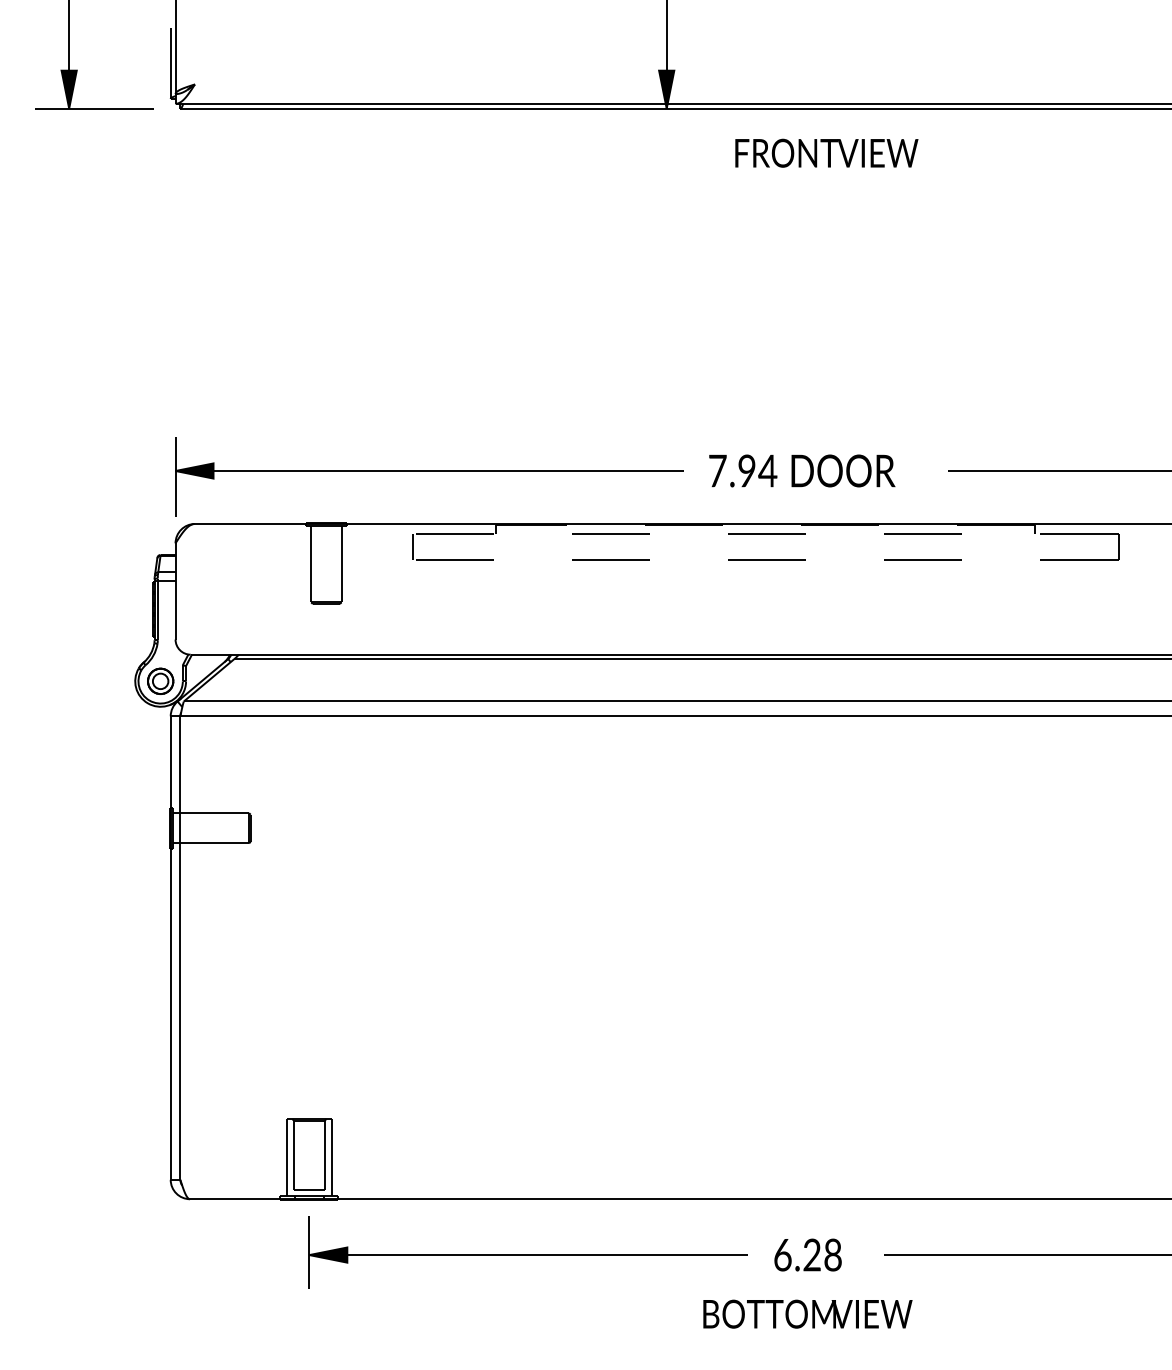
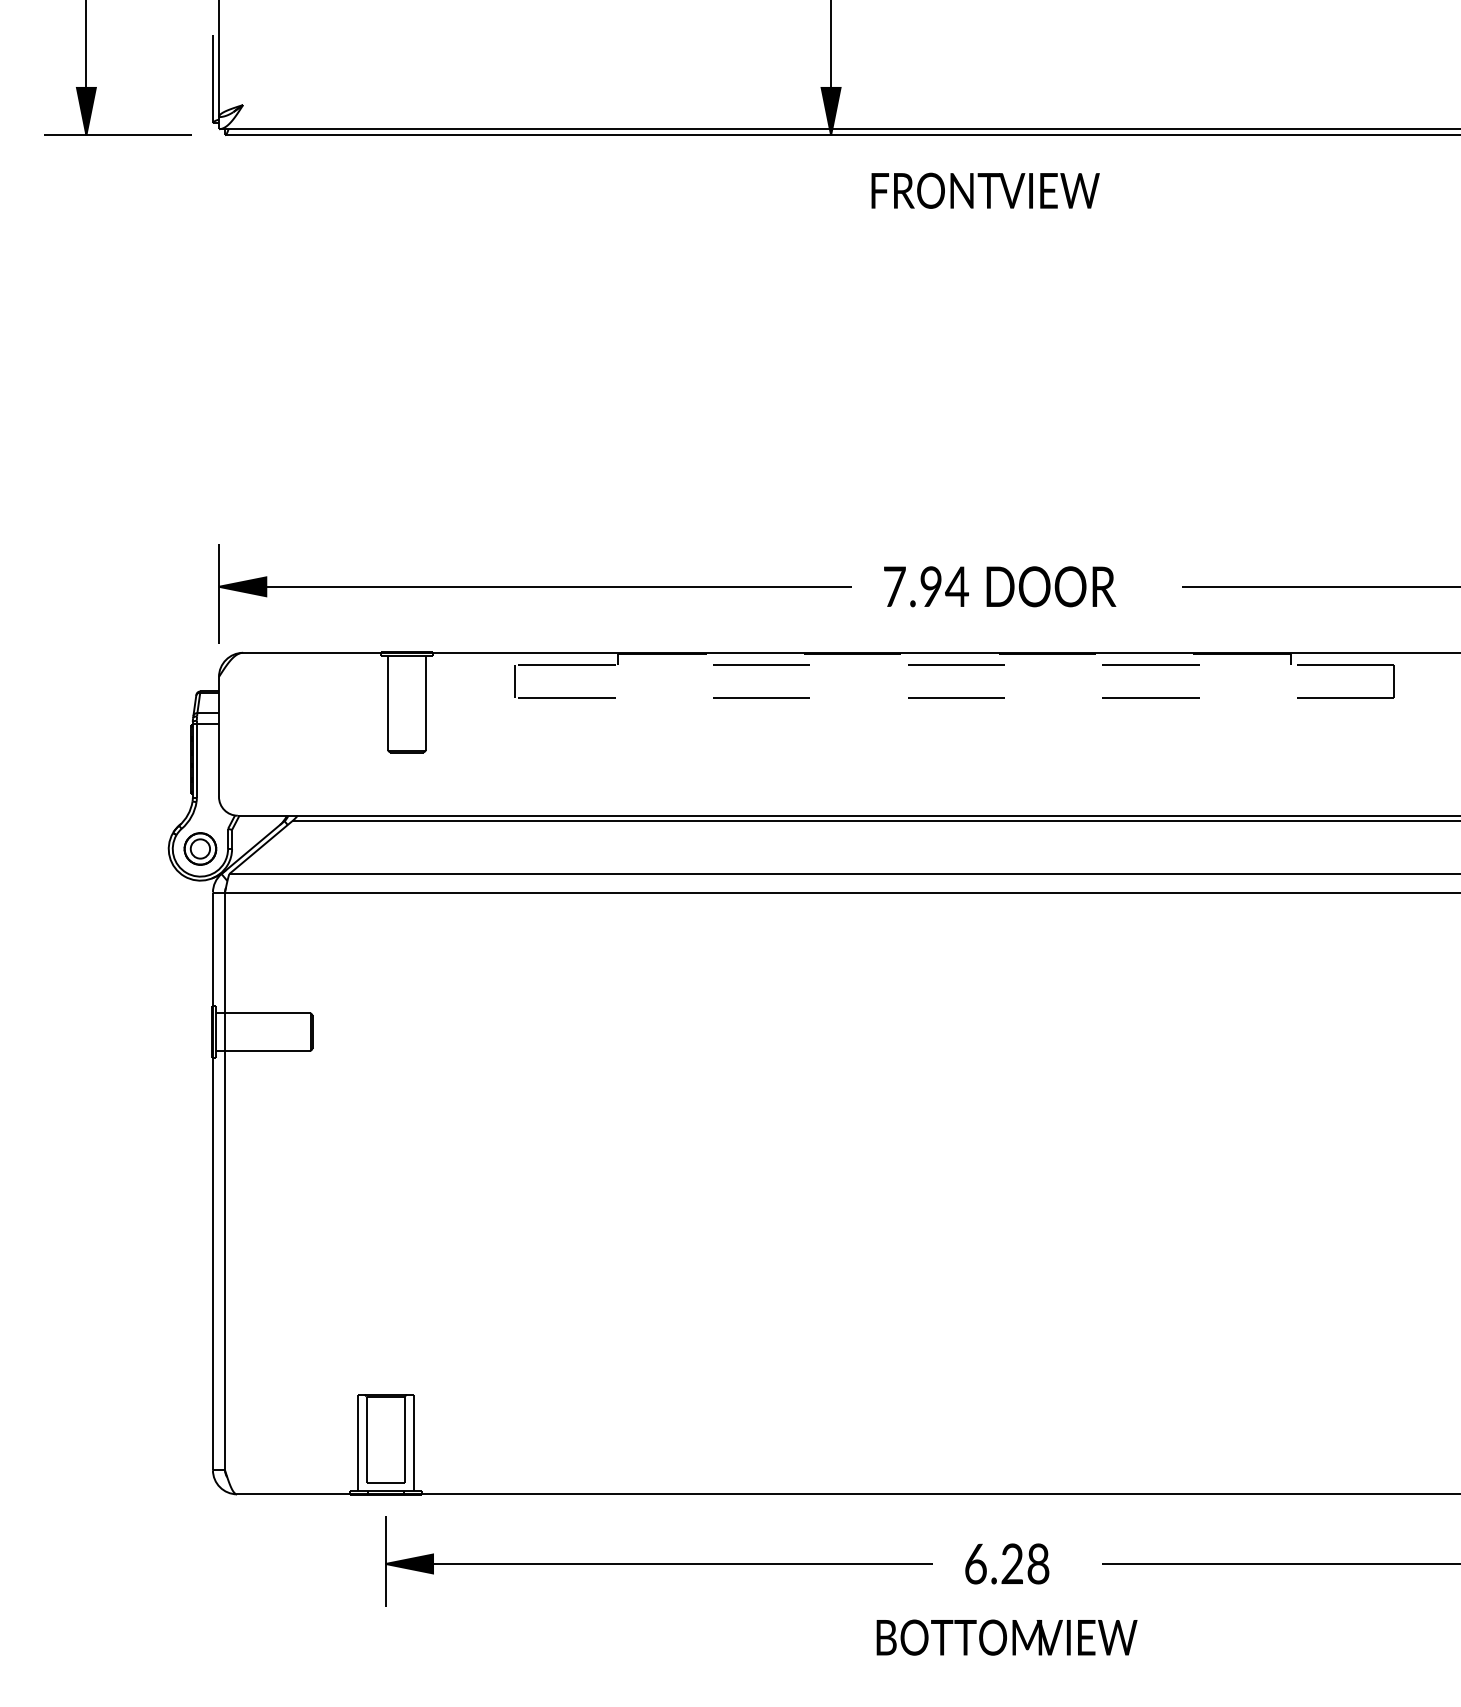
text: (826, 153) -> (985, 190), moved

